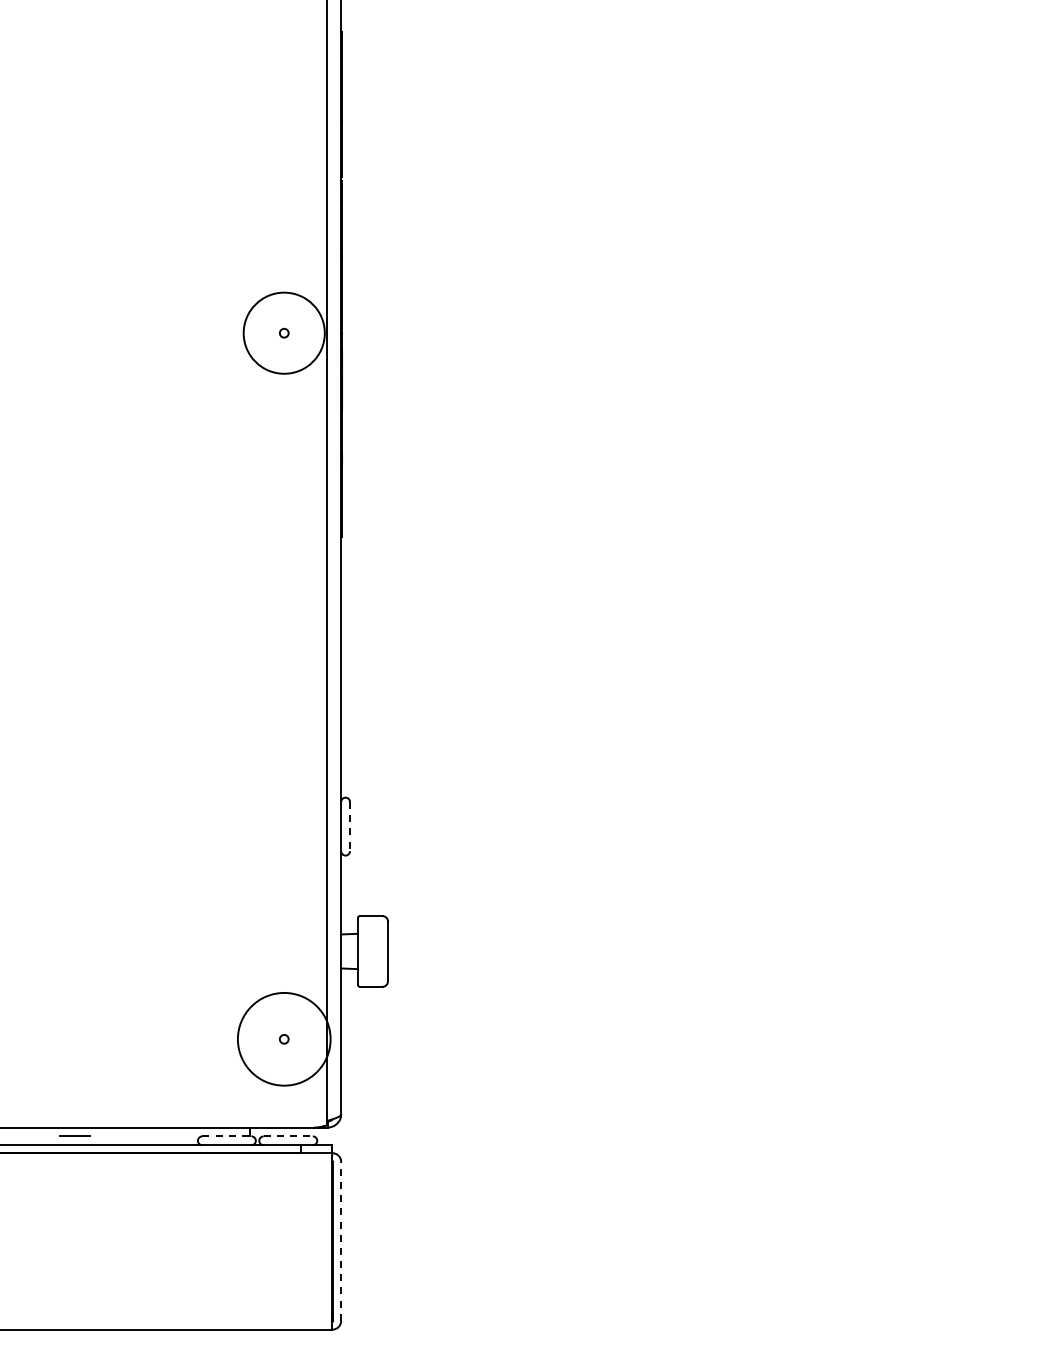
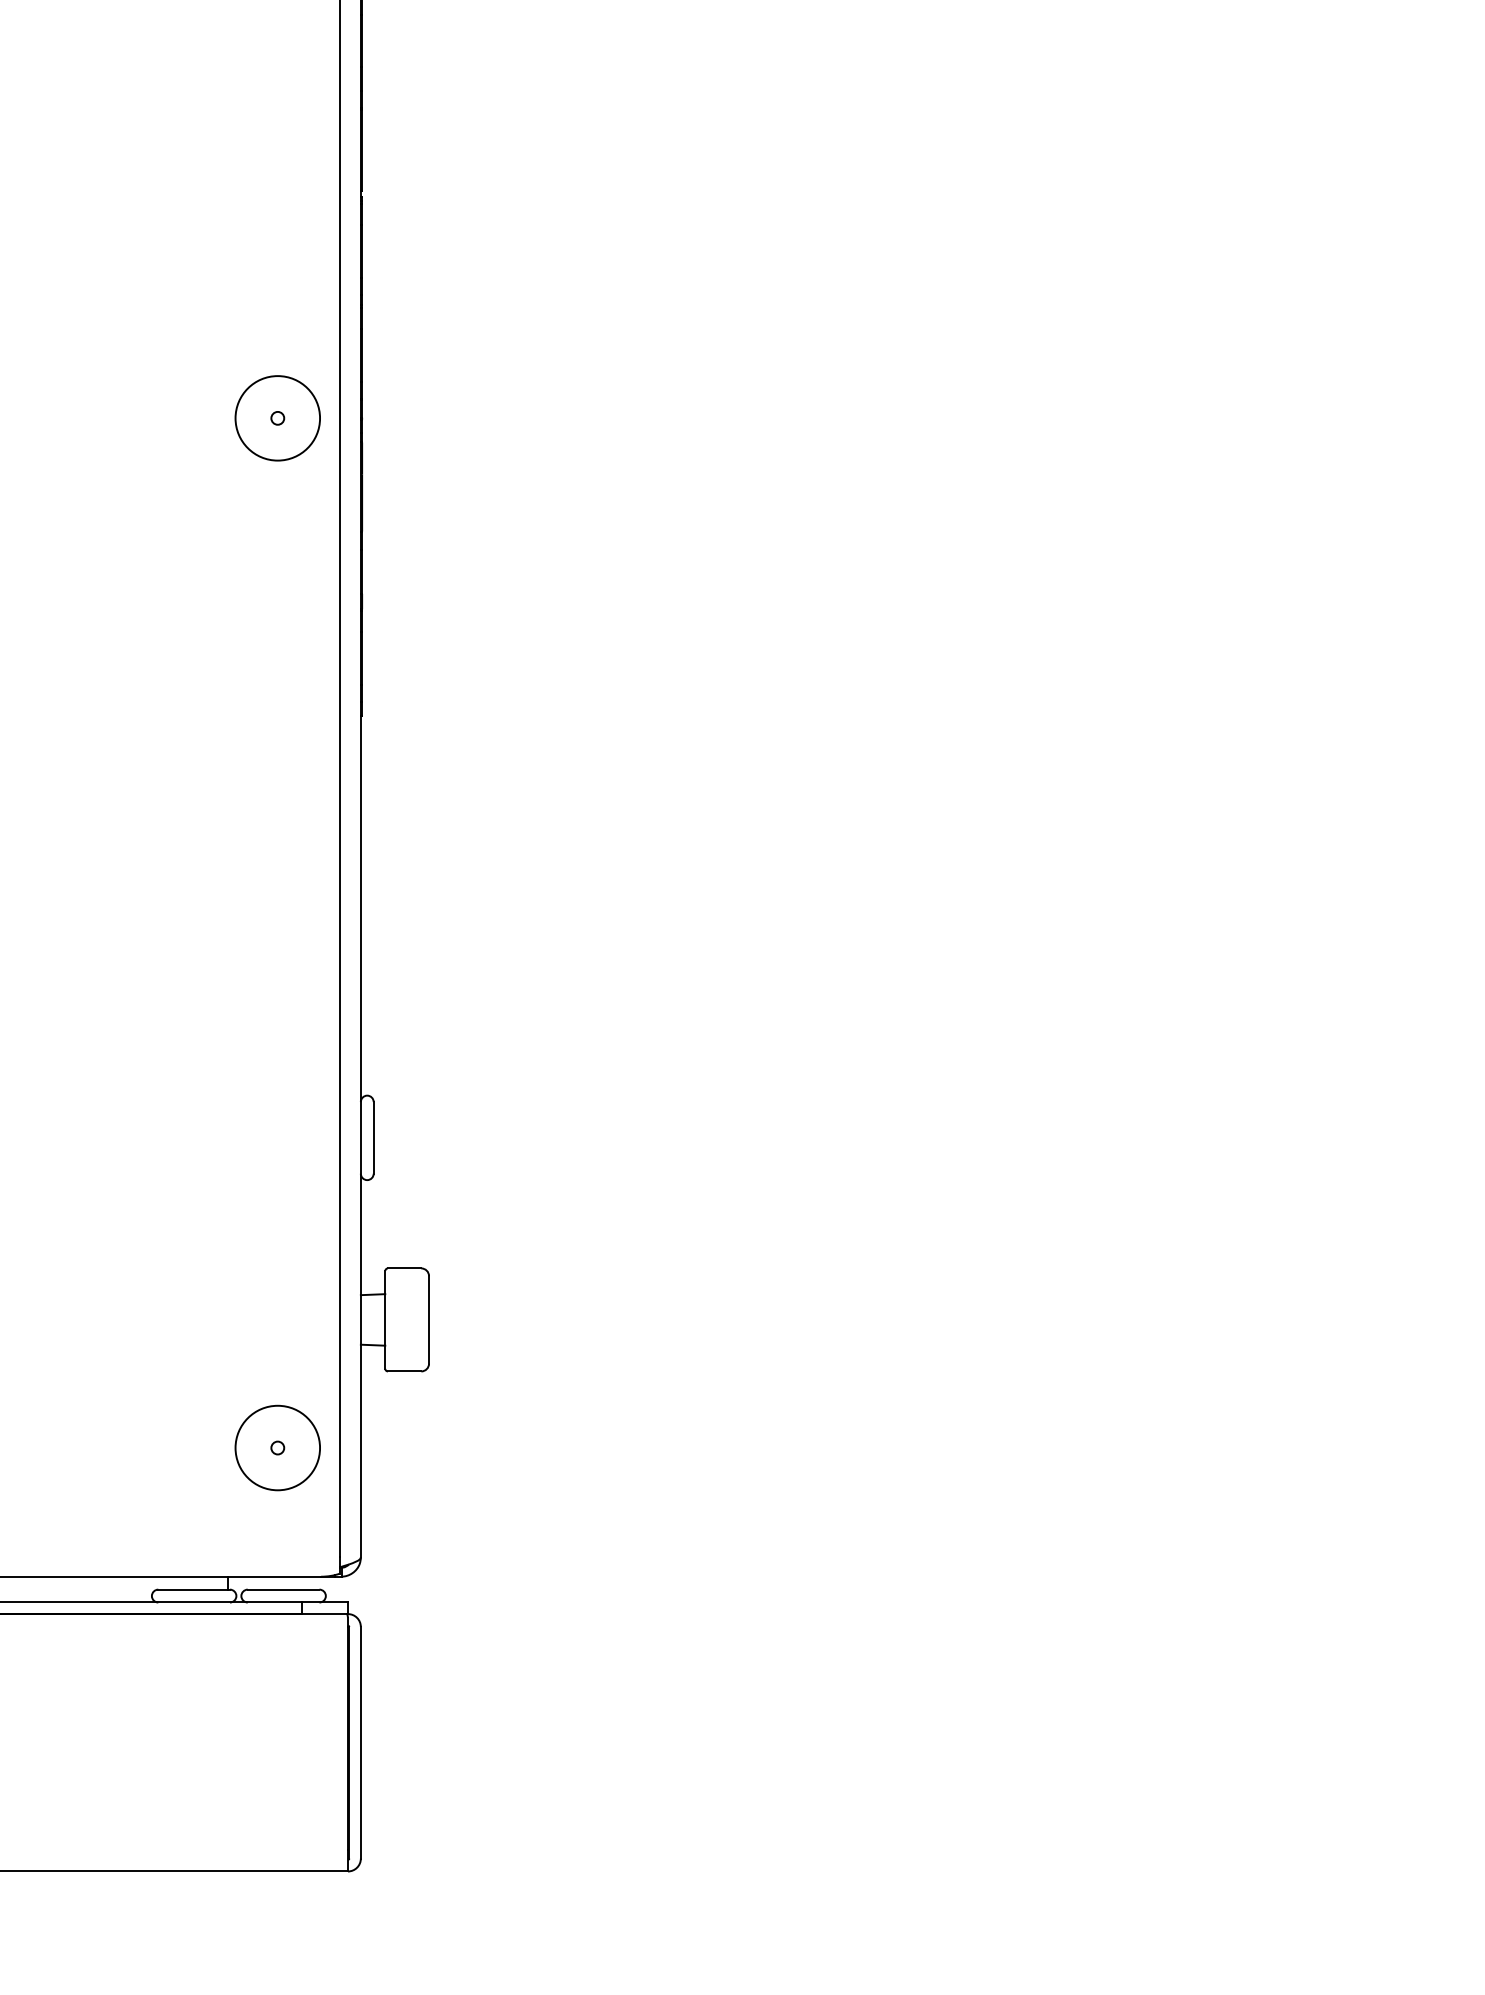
circle: (284, 333) -> (278, 418), size x0.71
line: (350, 826) -> (374, 1137), dashed -> solid
circle: (284, 1039) -> (278, 1448), size x0.62
line: (226, 1136) -> (193, 1589), dashed -> solid
line: (288, 1136) -> (283, 1589), dashed -> solid
line: (341, 1240) -> (361, 1741), dashed -> solid

